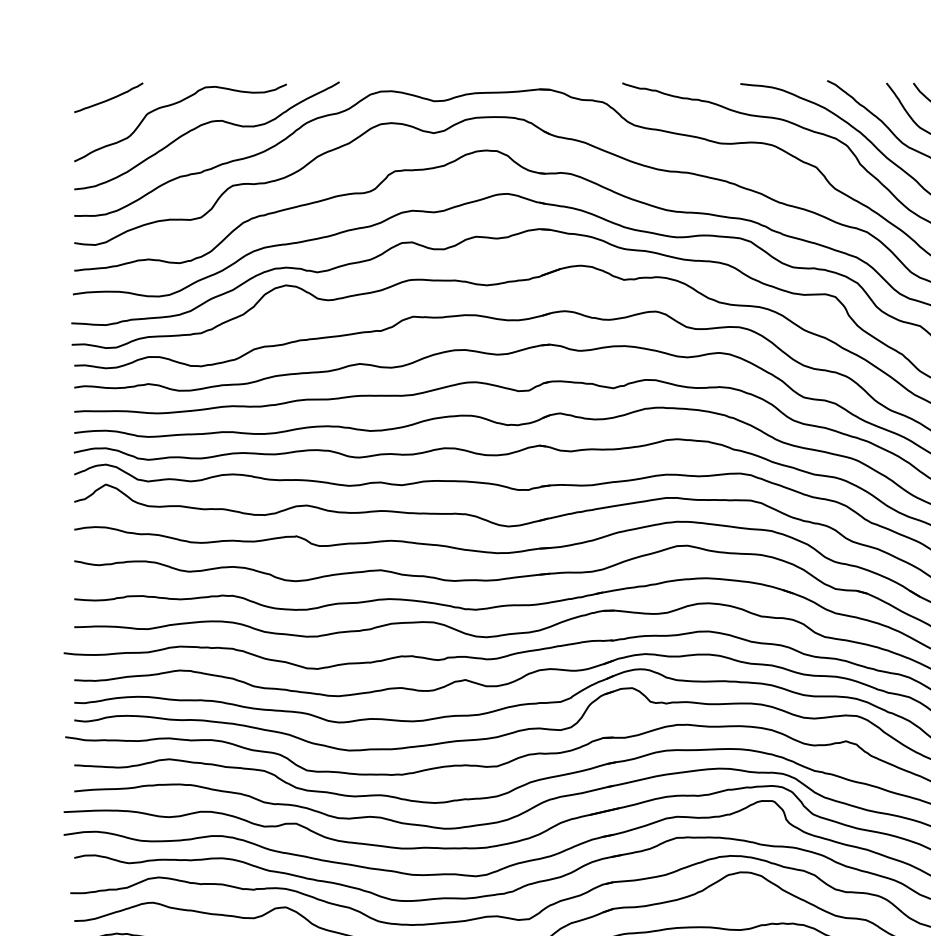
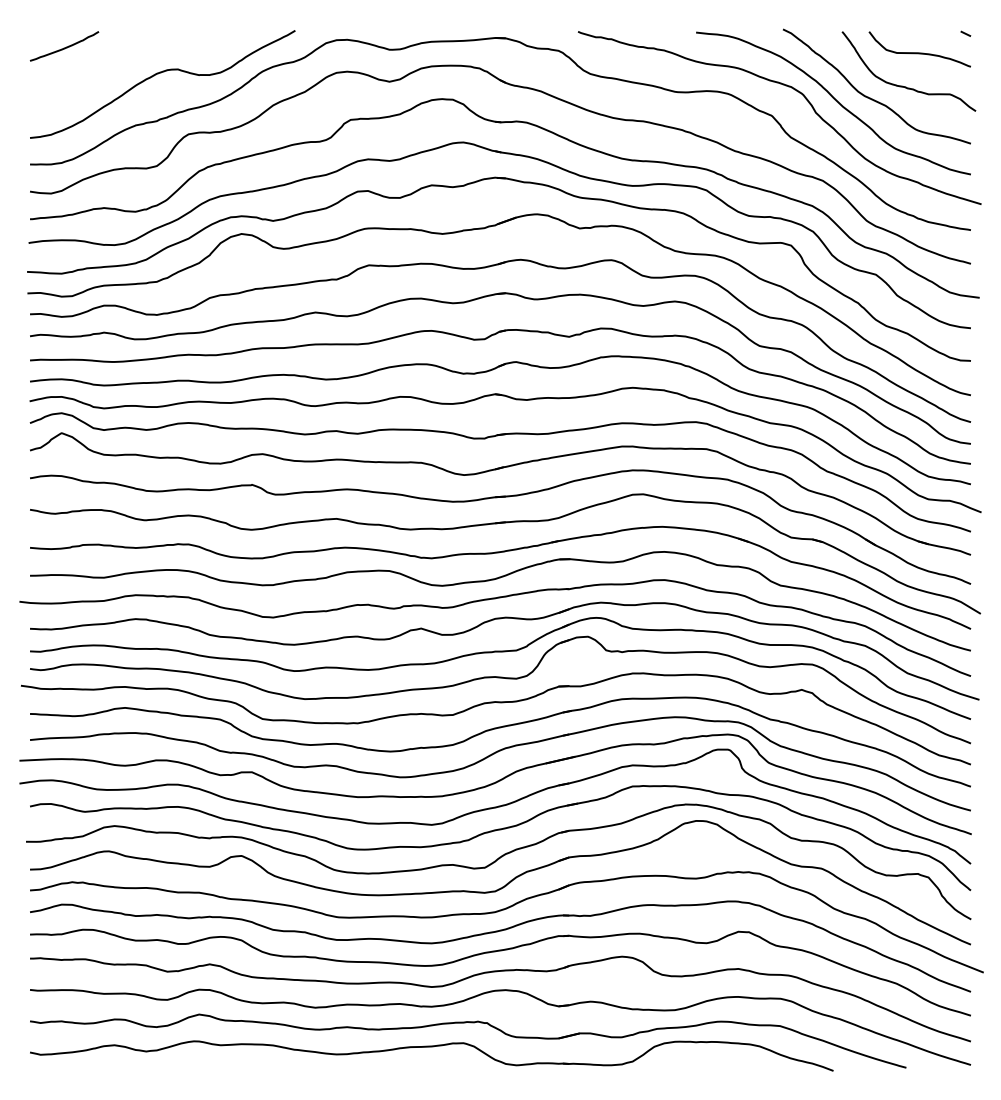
curve: (174, 104) -> (130, 53), removed

